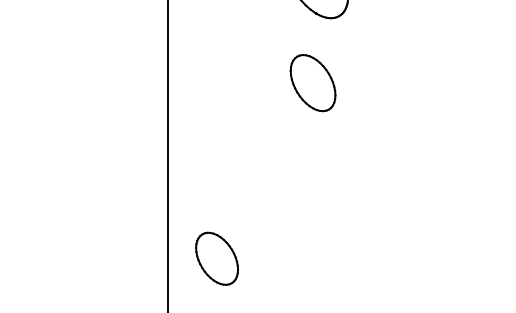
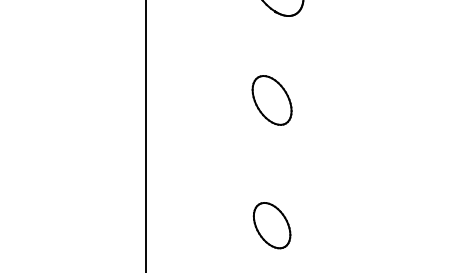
part: (312, 83) -> (271, 100), moved
part: (216, 258) -> (271, 225), moved

